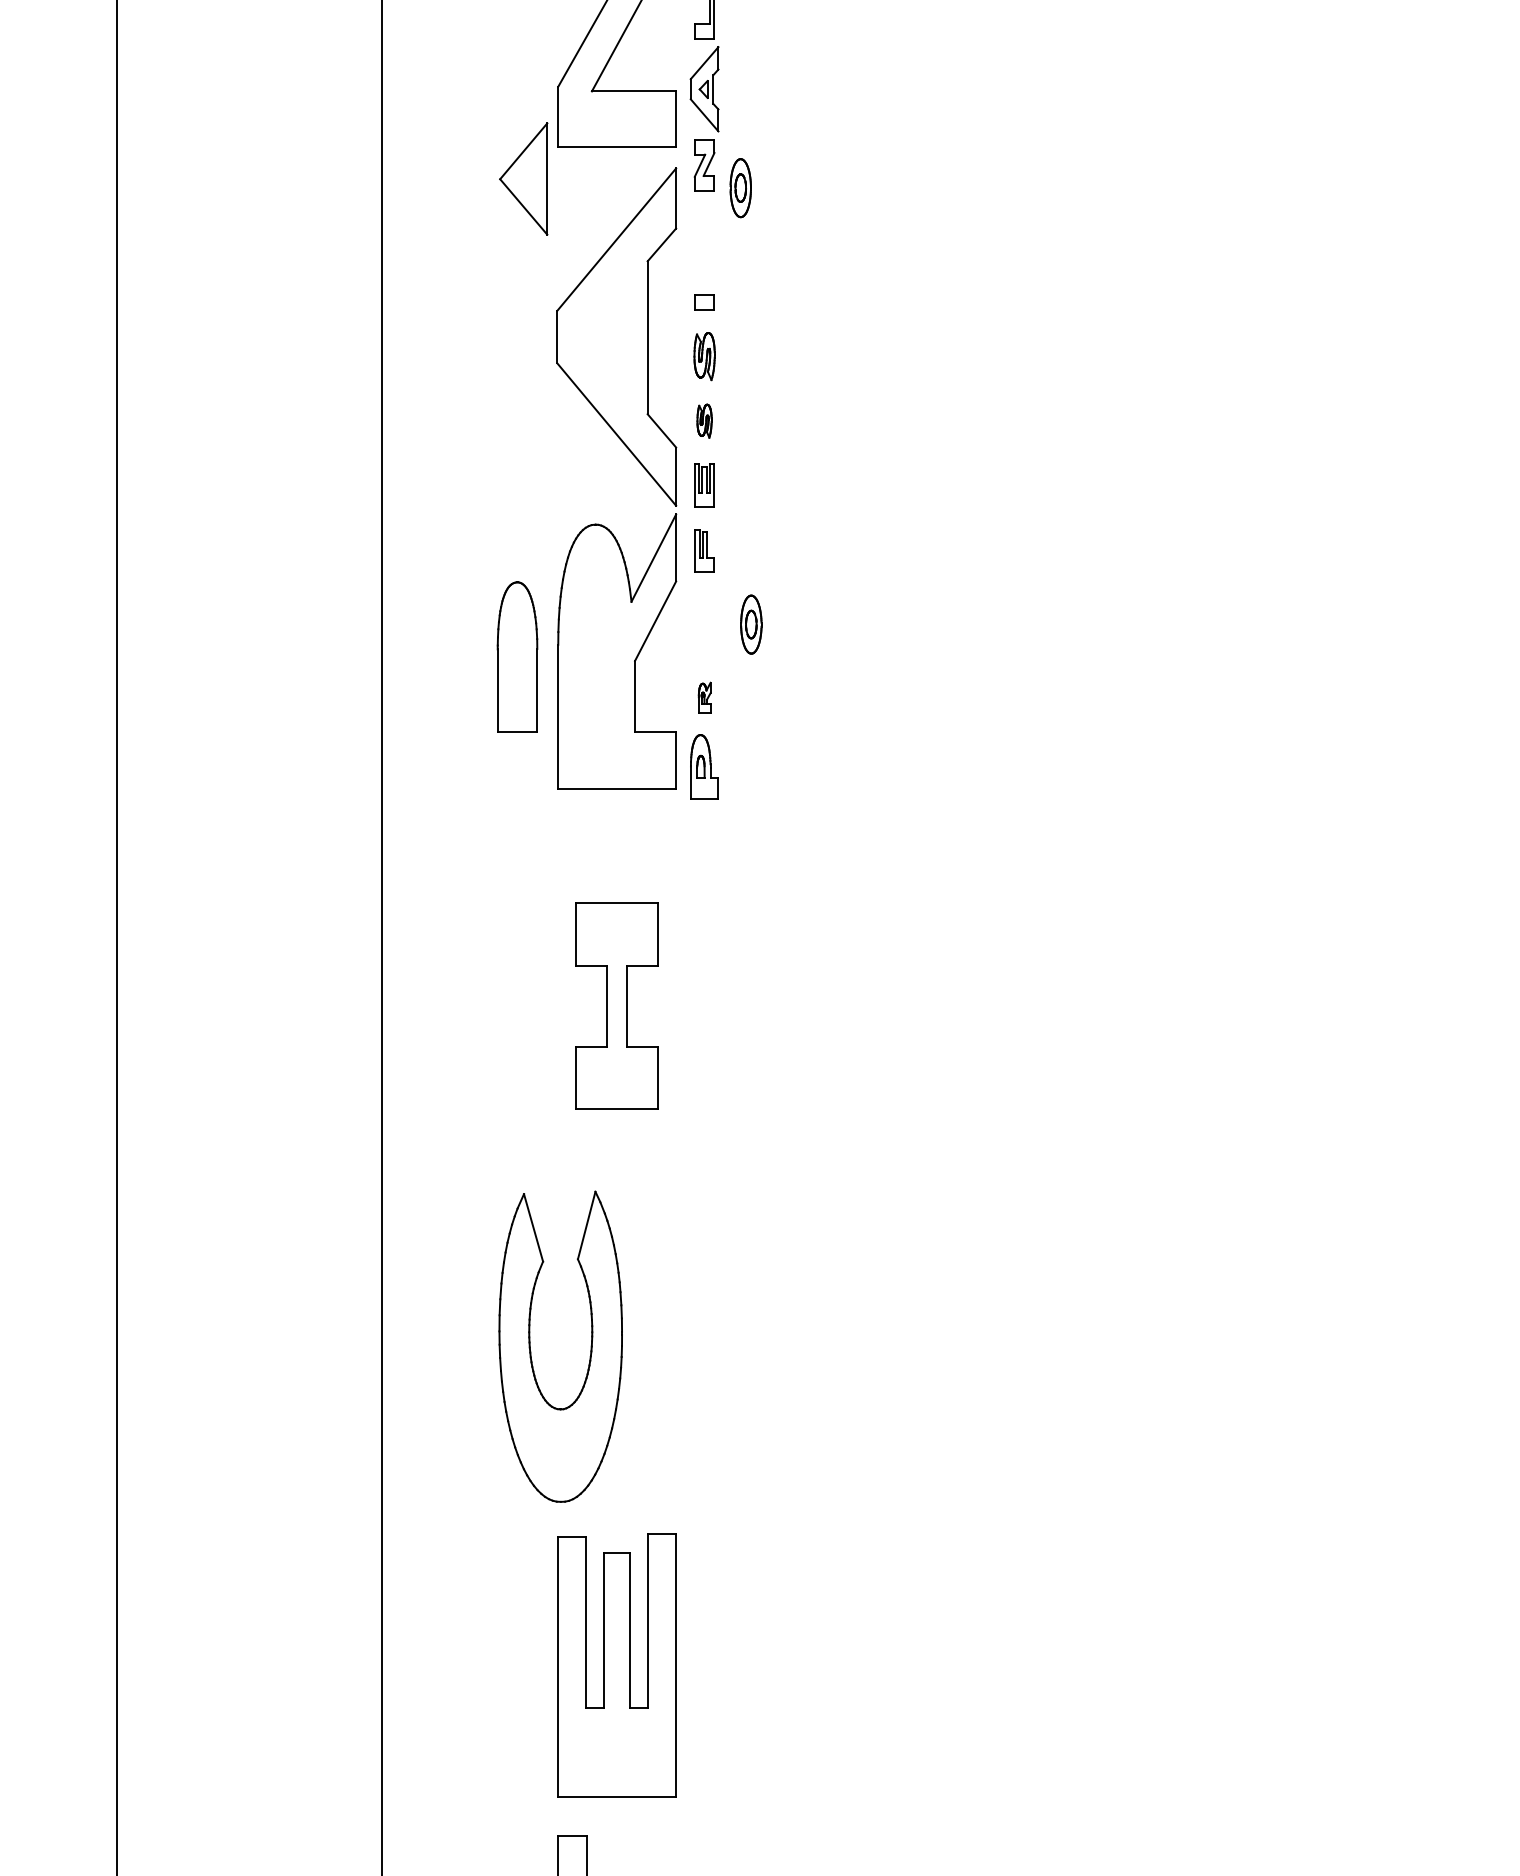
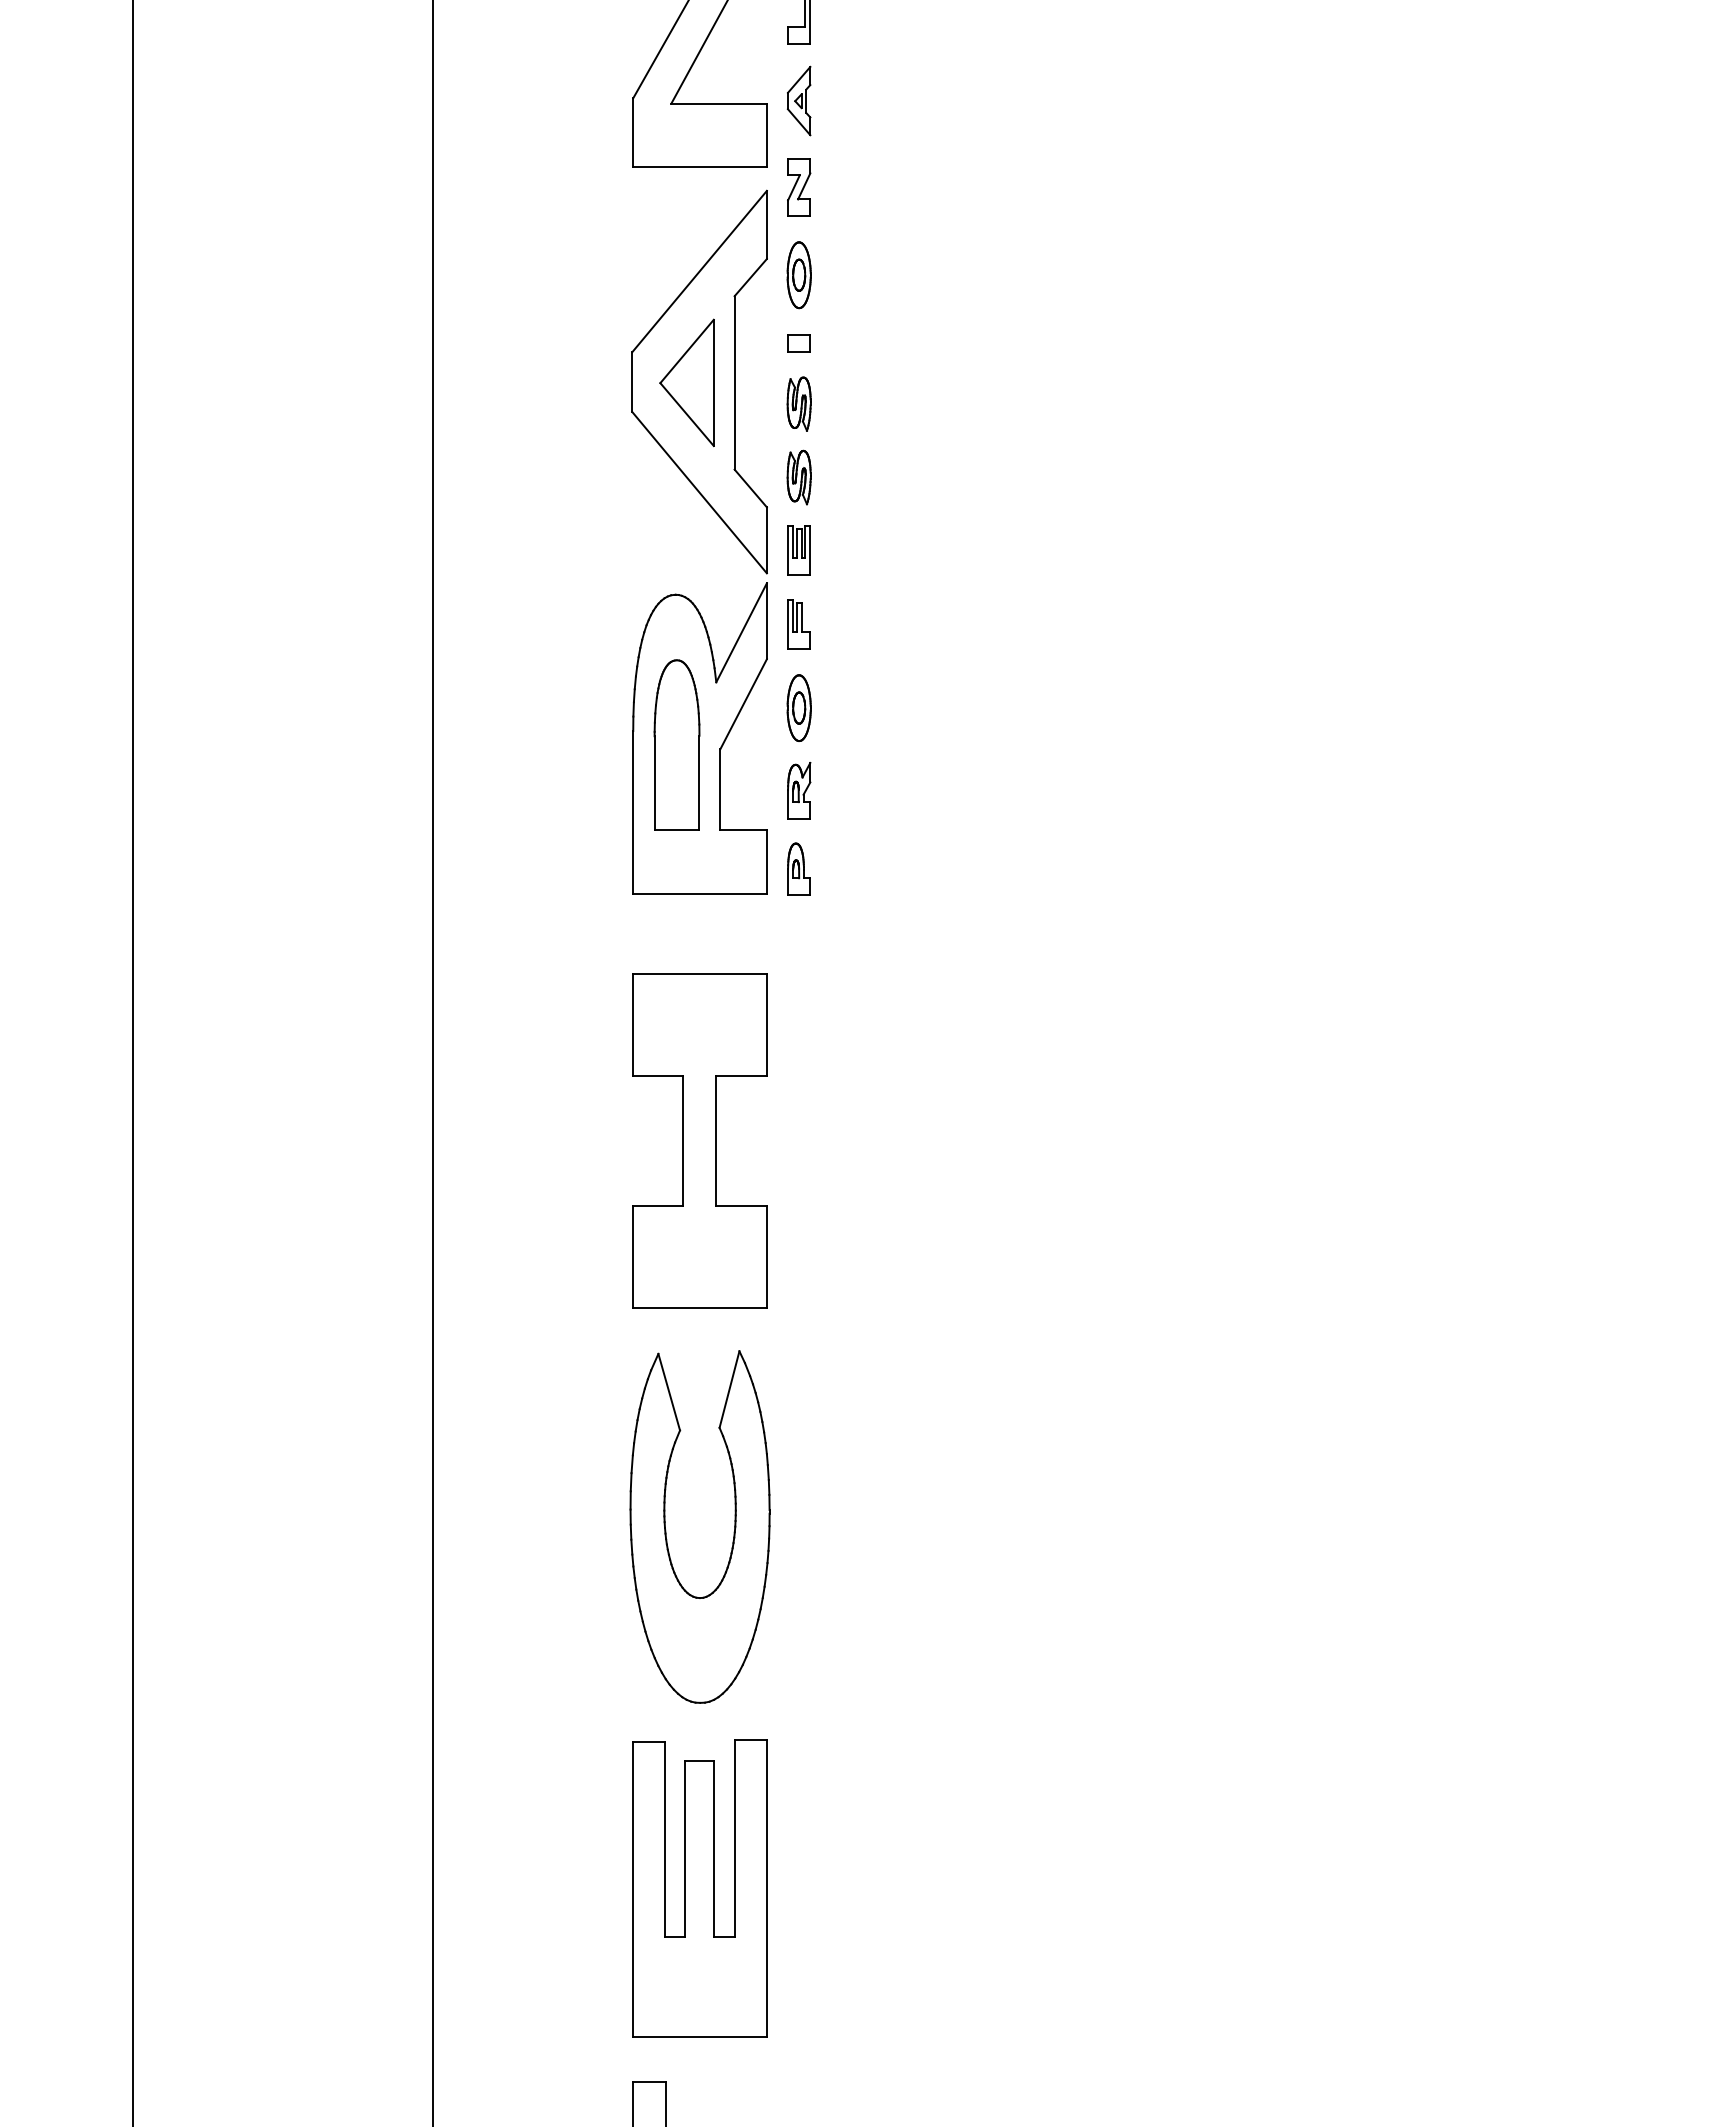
part: (703, 88) -> (798, 100), size x0.71
part: (523, 178) -> (686, 382), moved
part: (740, 188) -> (798, 275), moved
part: (703, 421) -> (798, 477), size x1.43
part: (750, 624) -> (798, 707), moved
part: (517, 656) -> (676, 744), moved
part: (704, 697) -> (799, 790), size x1.67
part: (703, 766) -> (798, 868), size x0.71
part: (616, 1005) -> (699, 1140), size x1.43
part: (531, 1349) -> (666, 1530), moved

